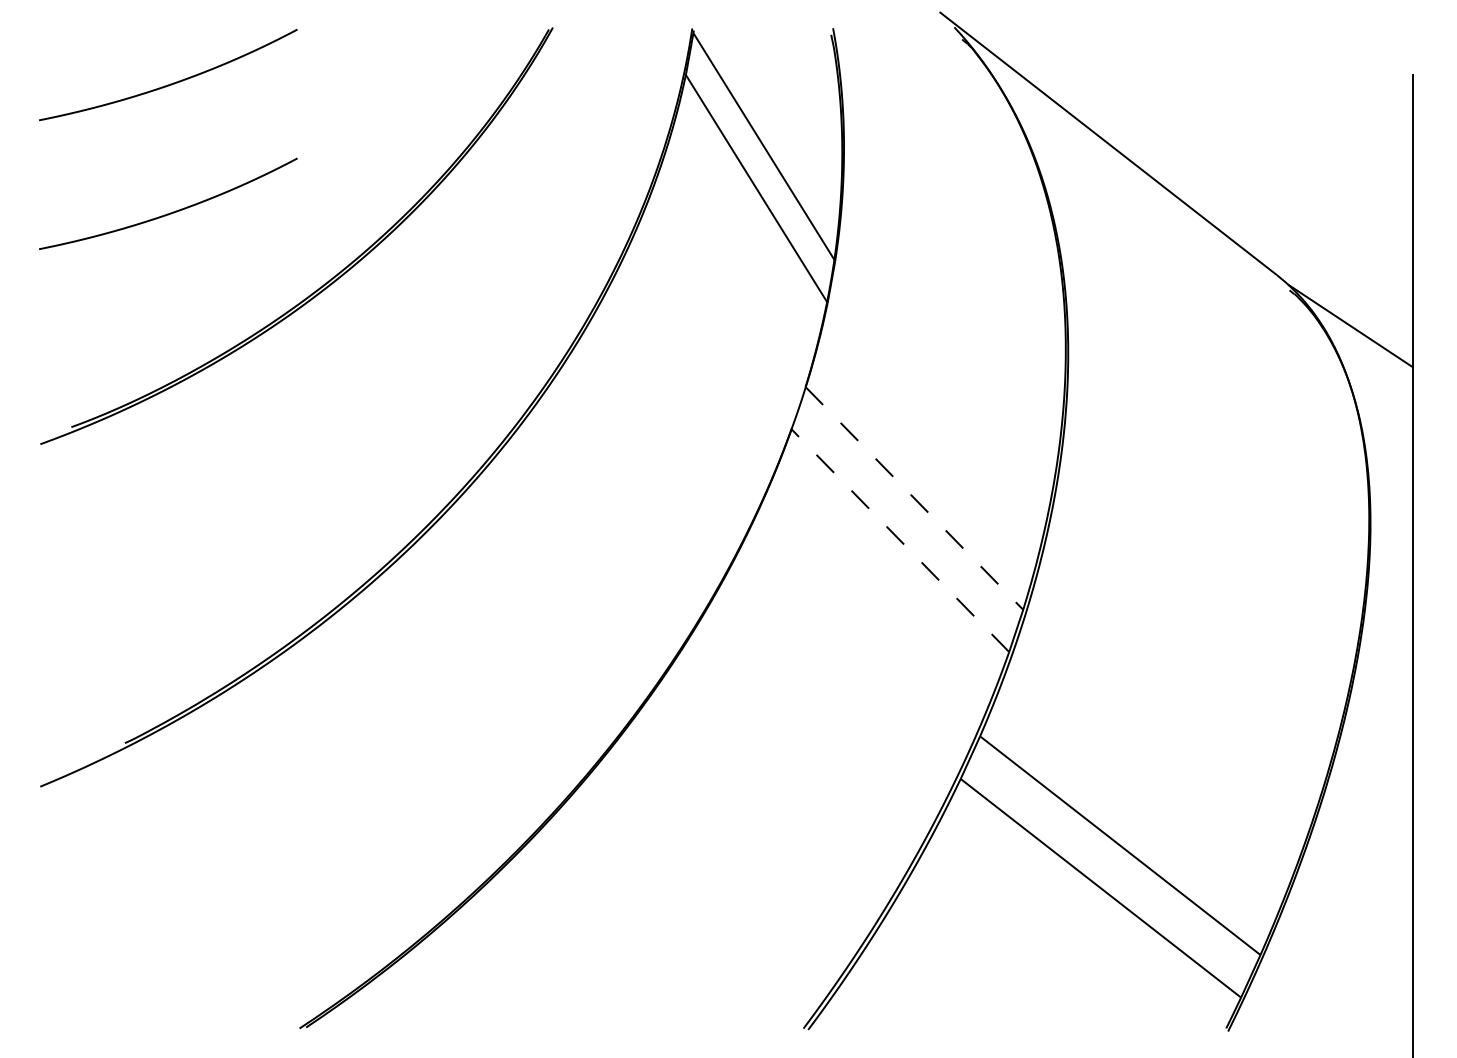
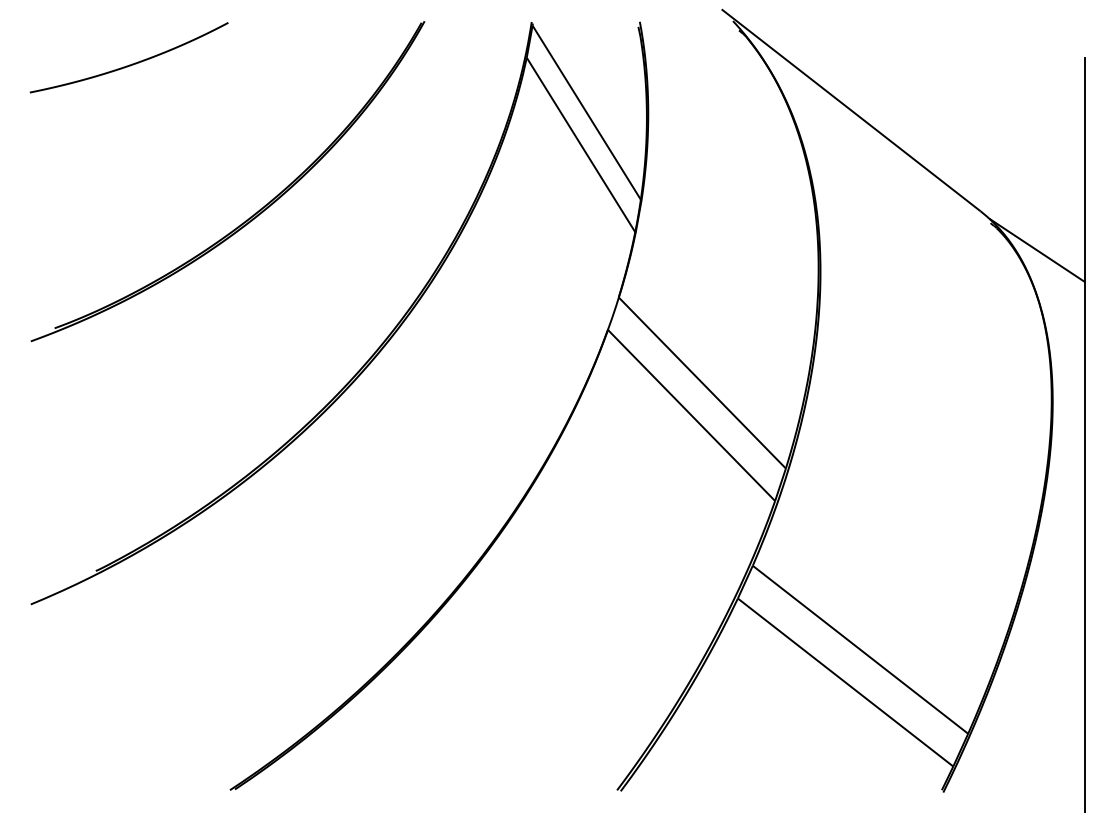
curve: (168, 212) -> (129, 163), removed
line: (914, 499) -> (702, 383), dashed -> solid
line: (900, 540) -> (691, 415), dashed -> solid

